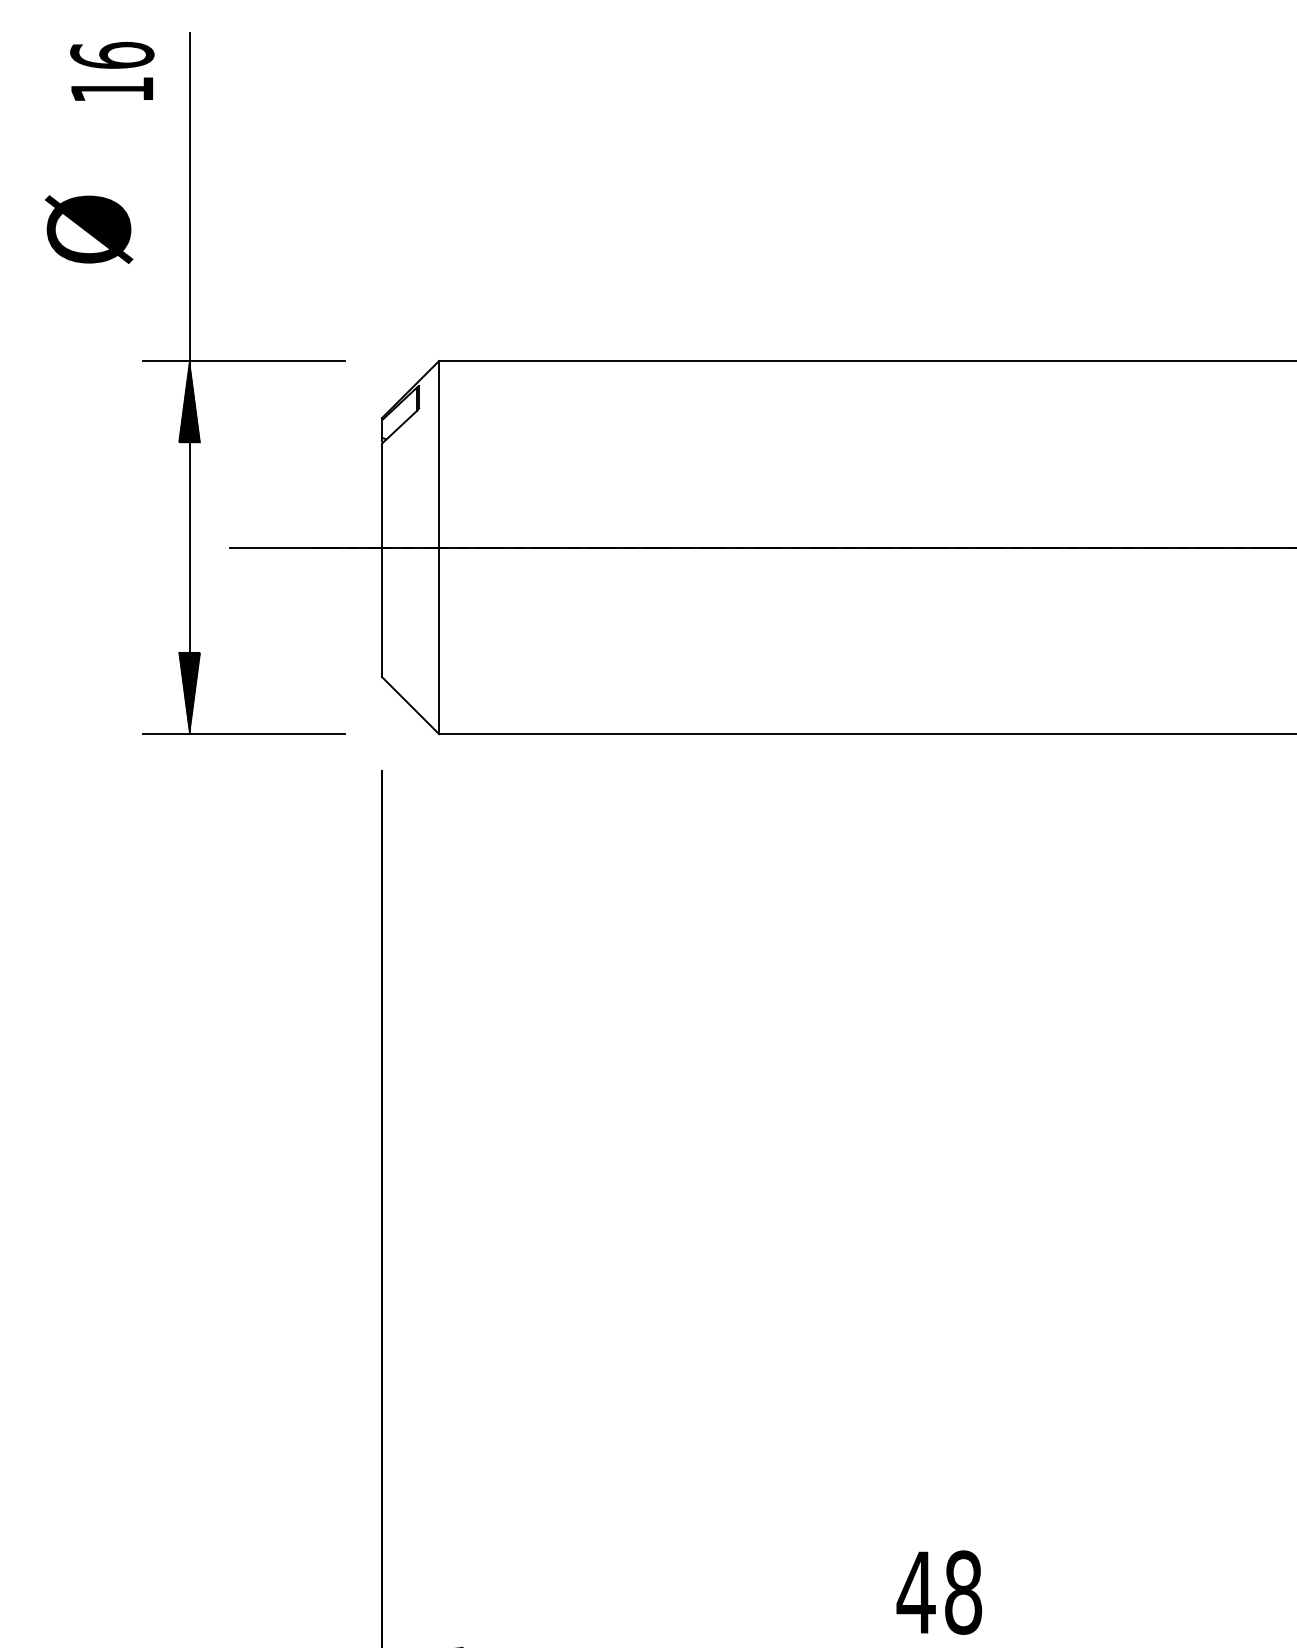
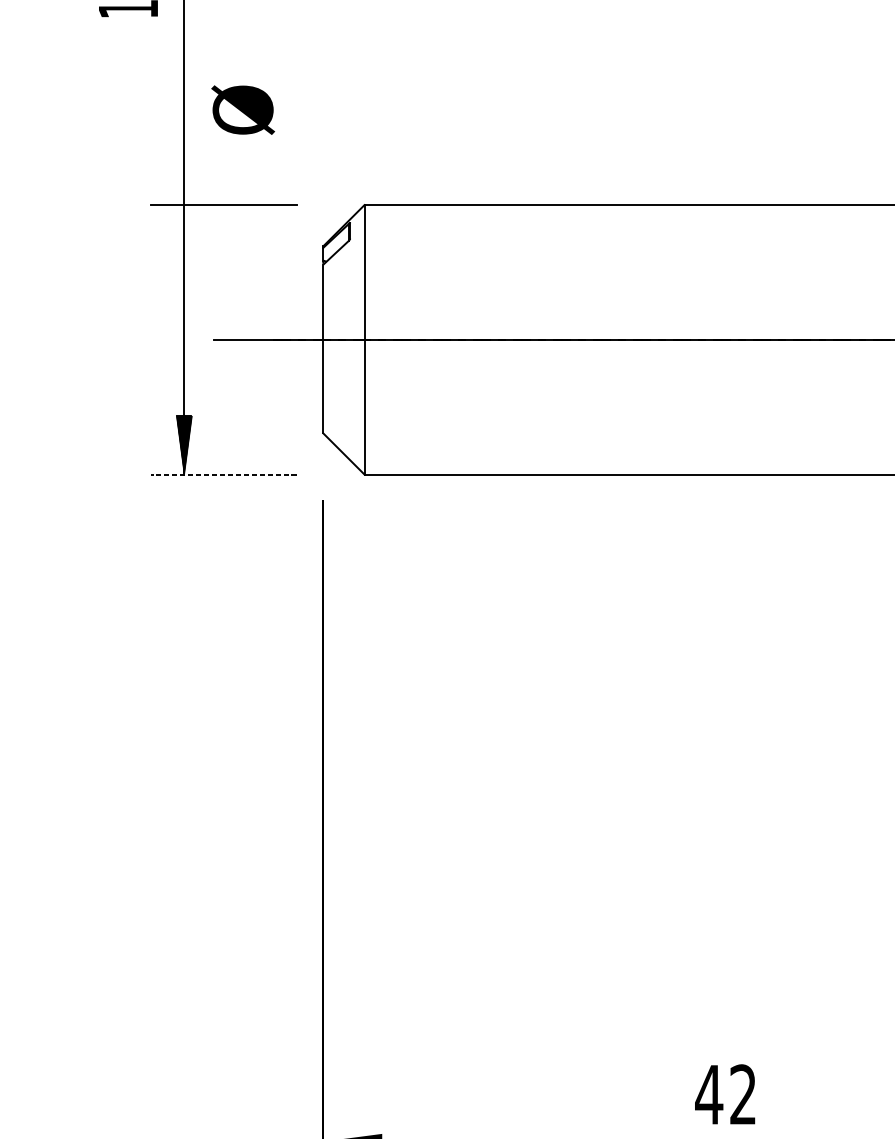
text: (89, 229) -> (243, 110), moved
hatch: (189, 401) -> (184, 234), removed
line: (243, 734) -> (223, 474), solid -> dashed
text: (963, 1592) -> (743, 1094), 48 -> 42

